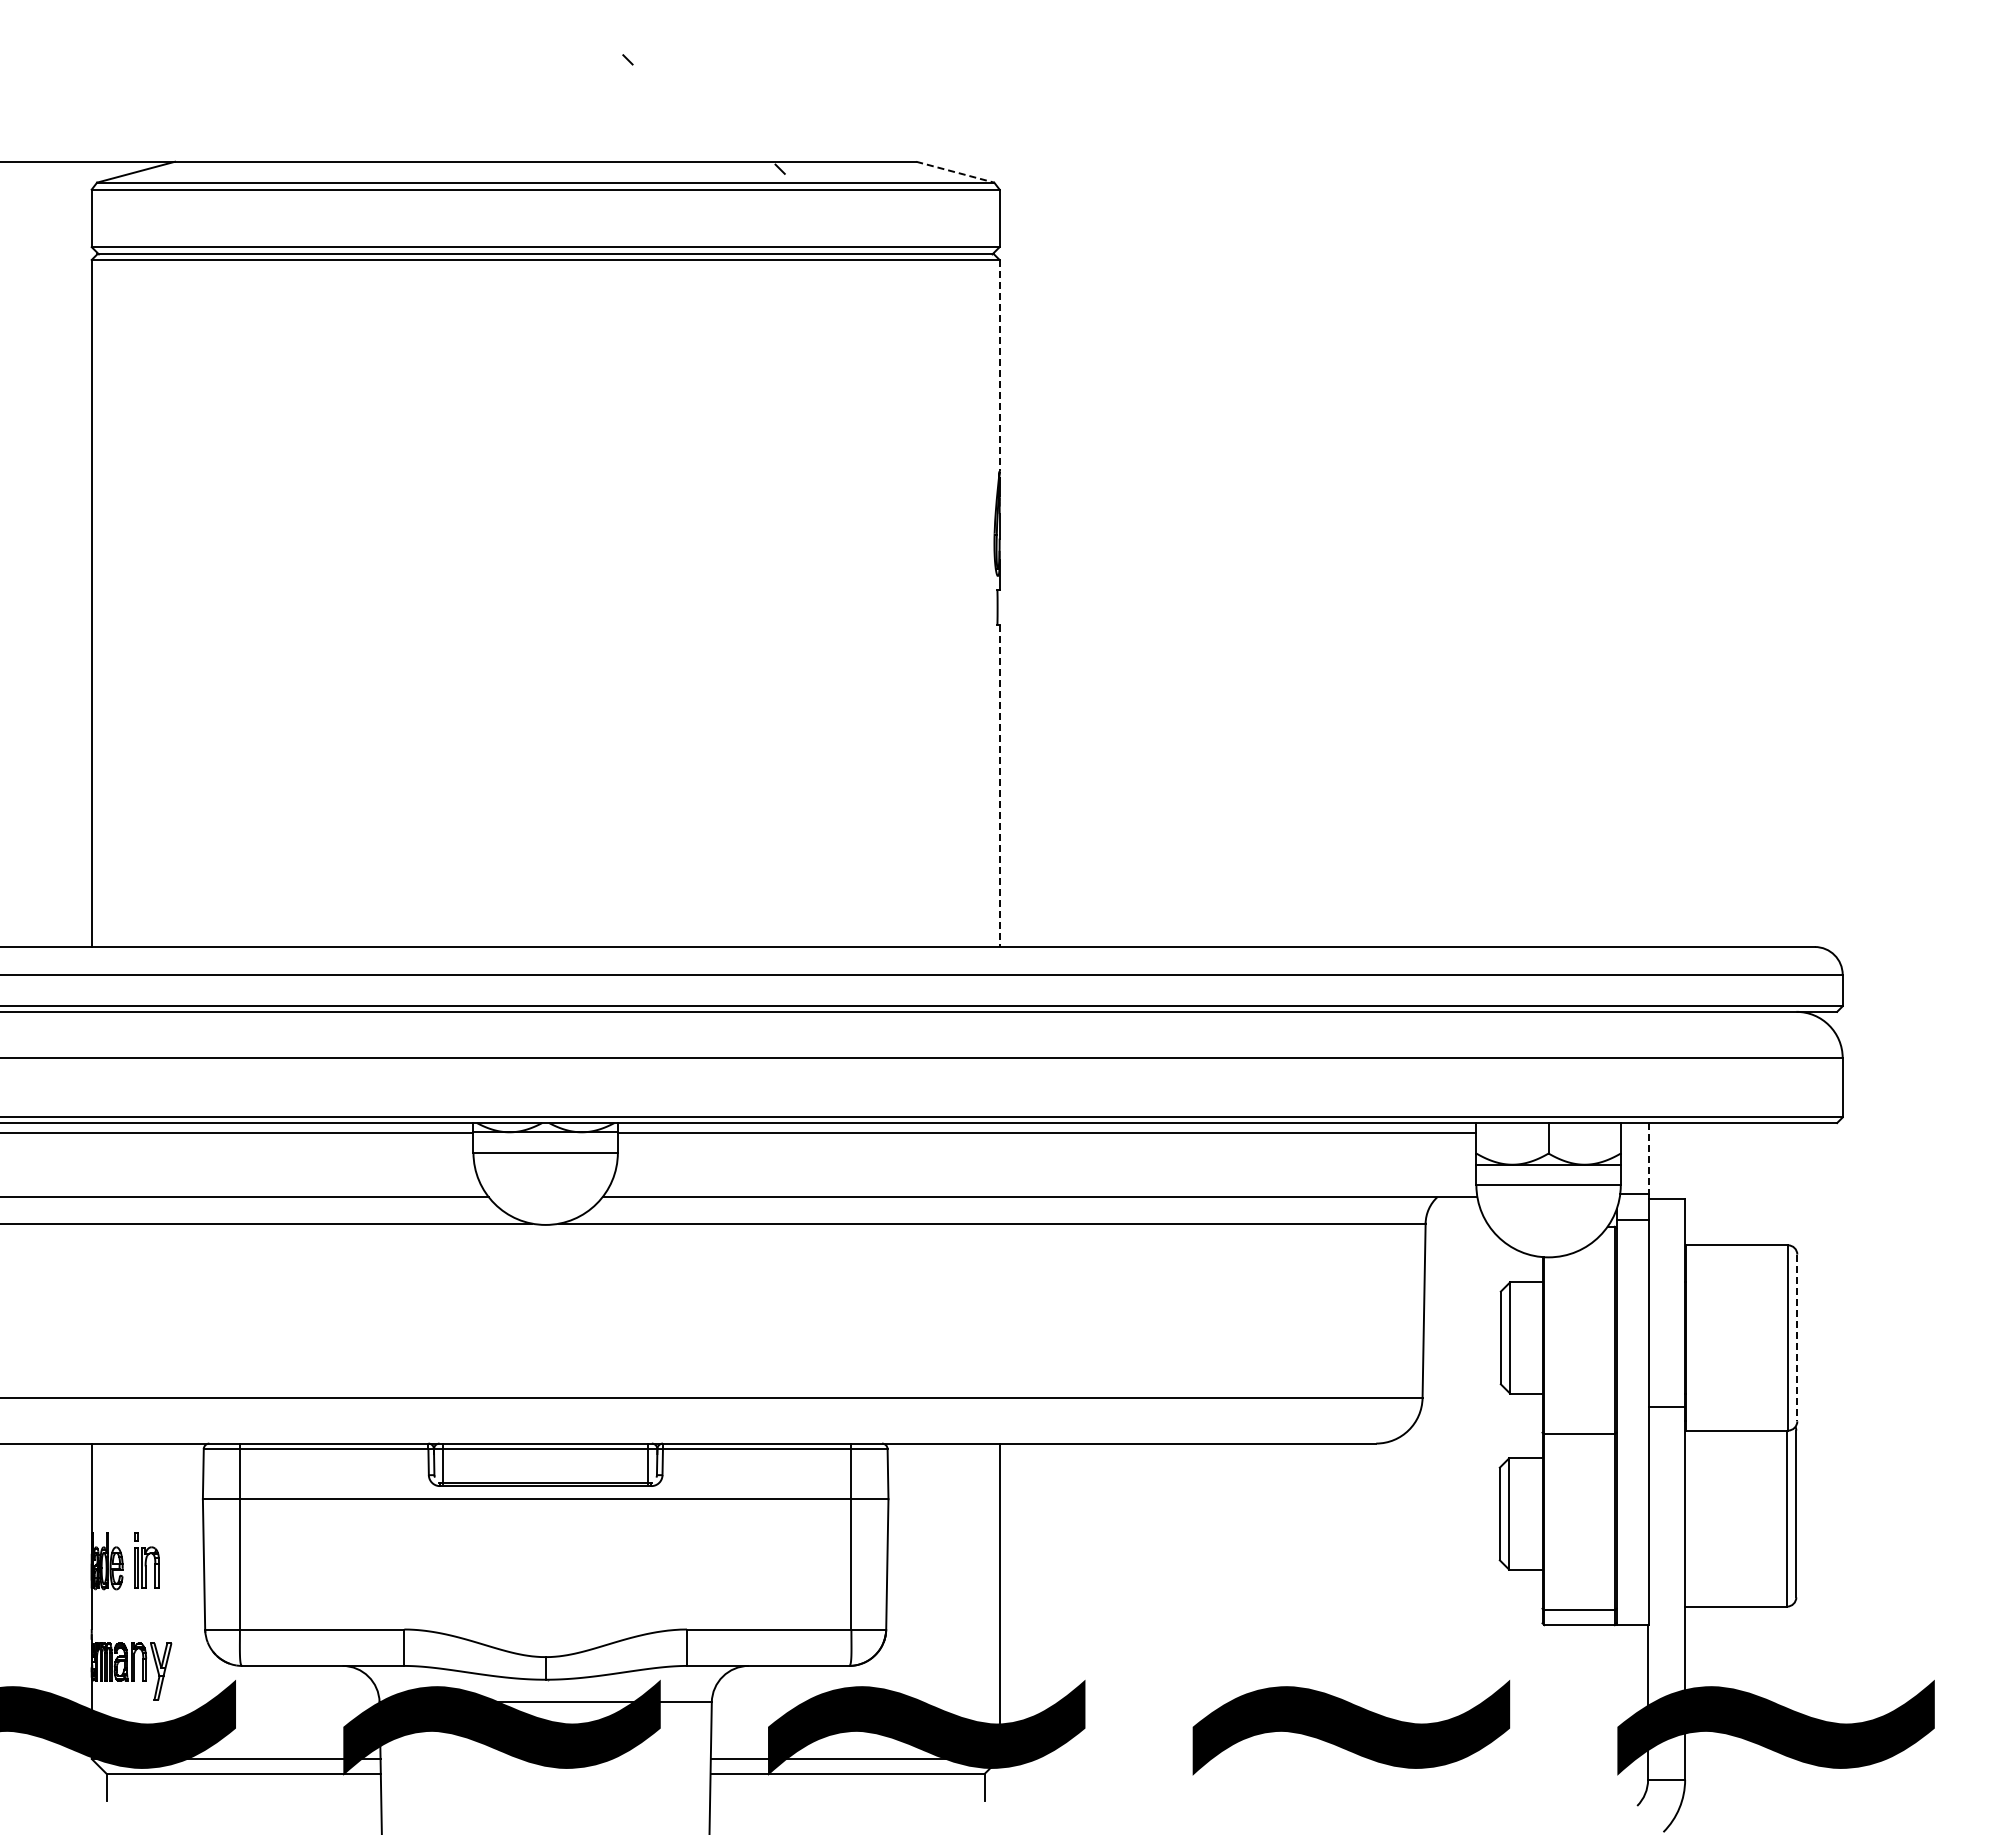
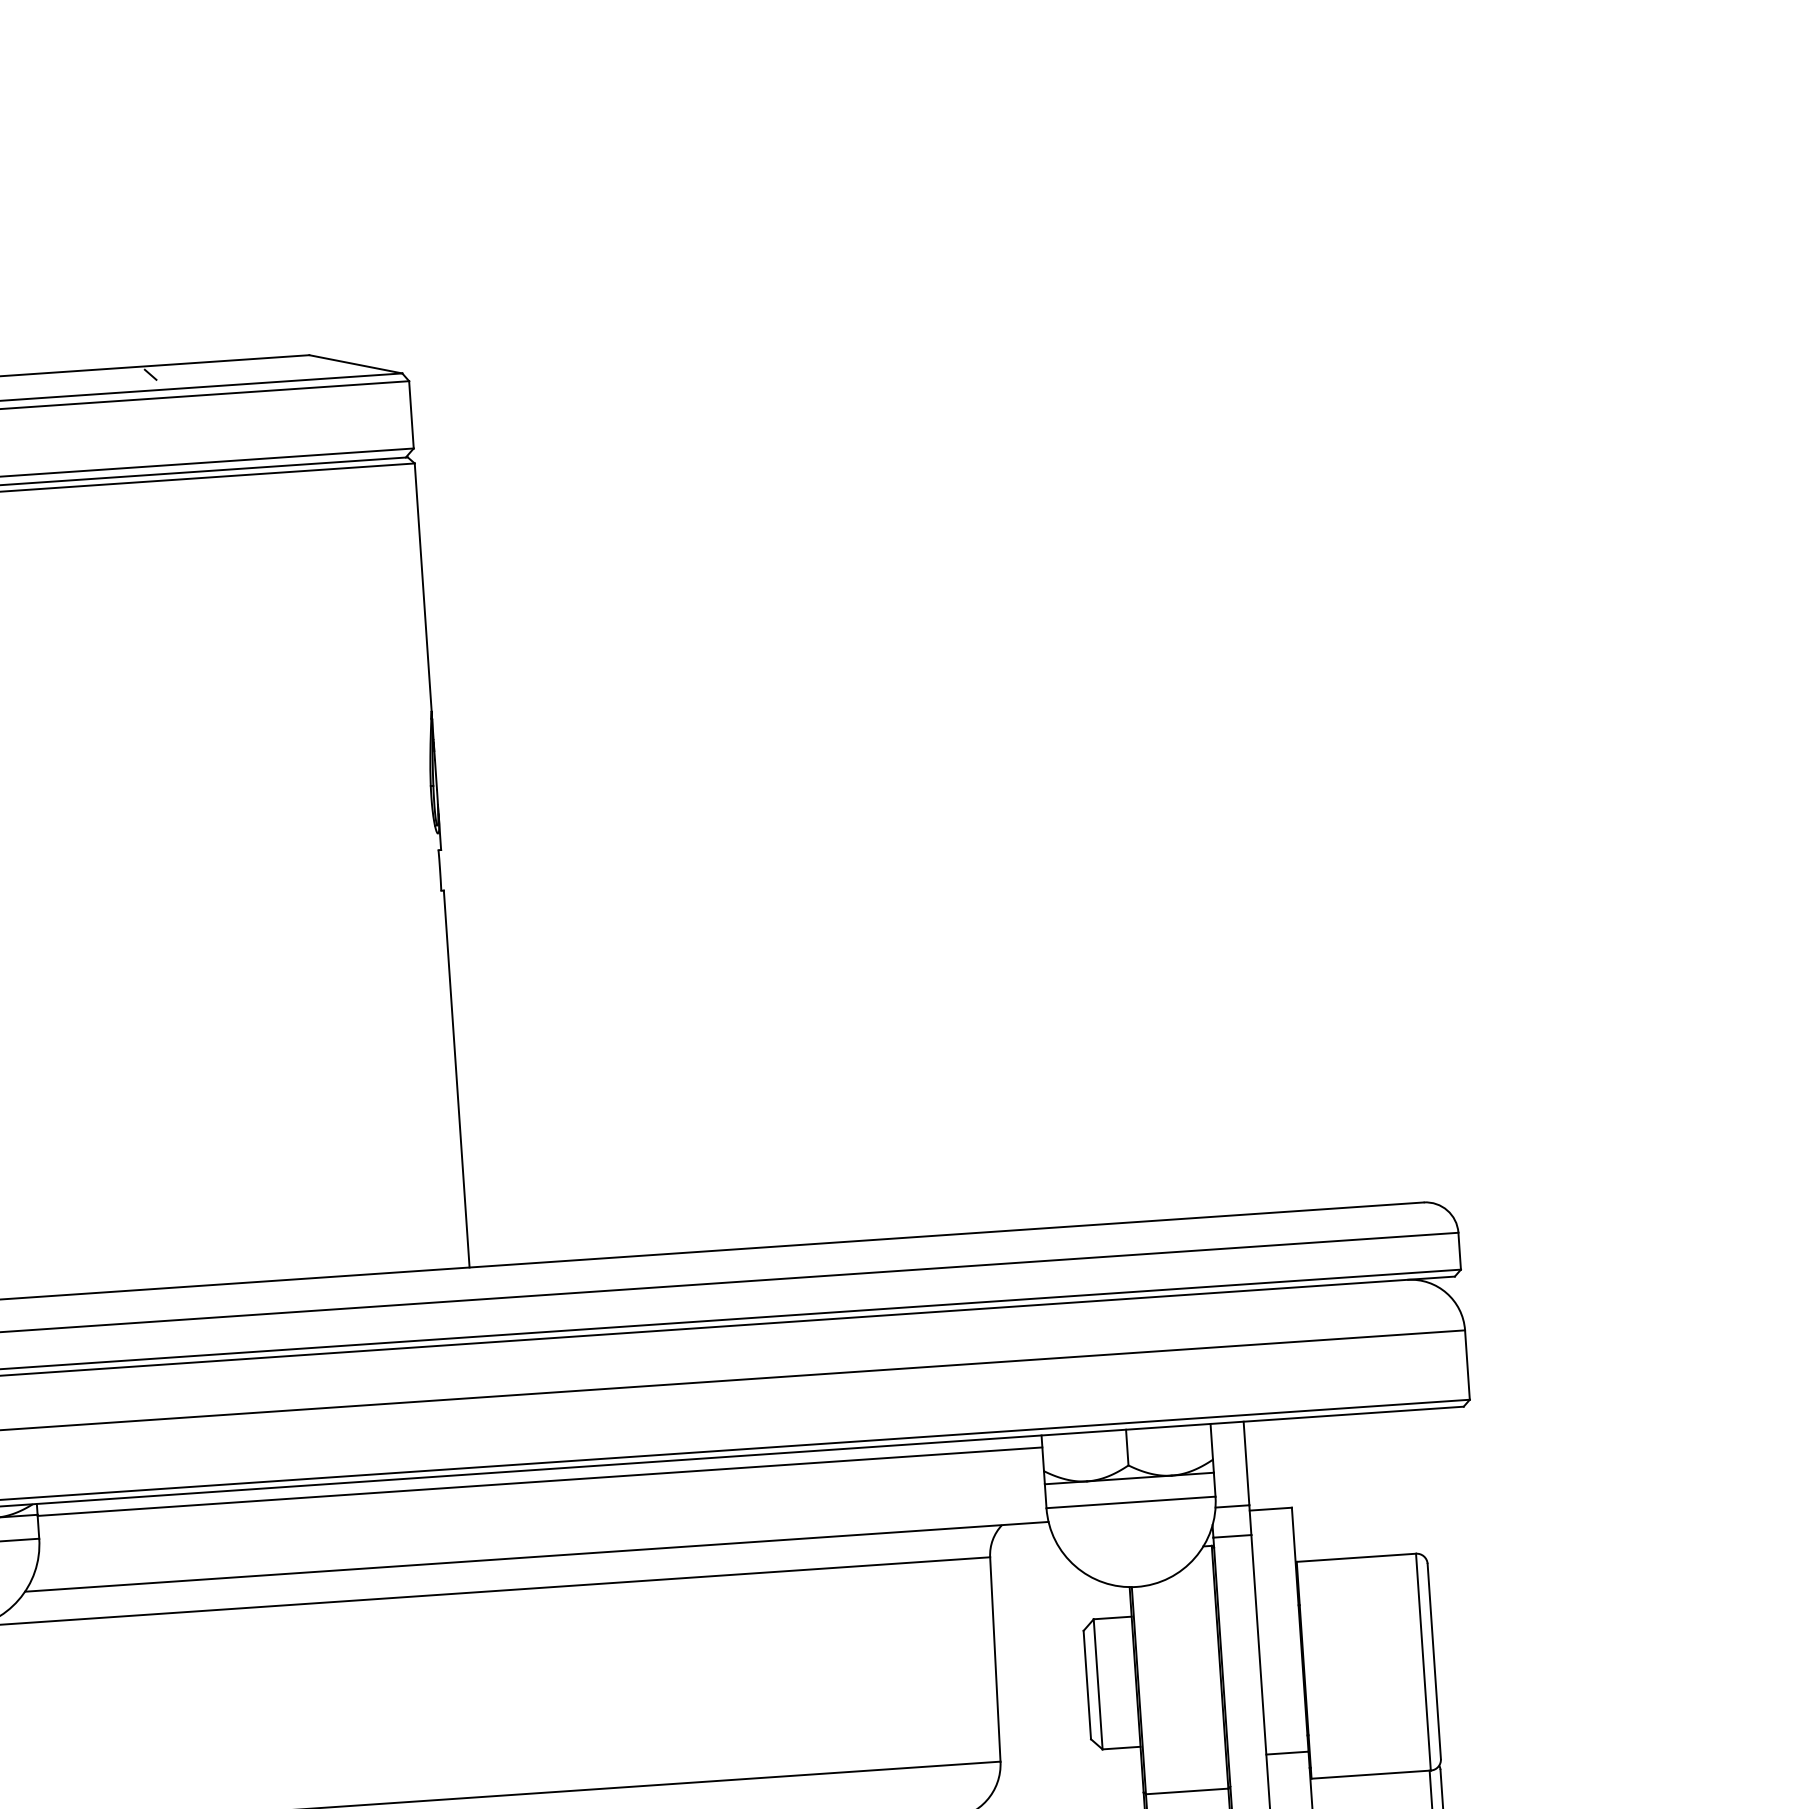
line: (955, 172) -> (356, 364), dashed -> solid
line: (999, 365) -> (423, 586), dashed -> solid
line: (999, 786) -> (456, 1079), dashed -> solid
line: (1649, 1158) -> (1246, 1463), dashed -> solid
line: (1797, 1338) -> (1434, 1662), dashed -> solid

